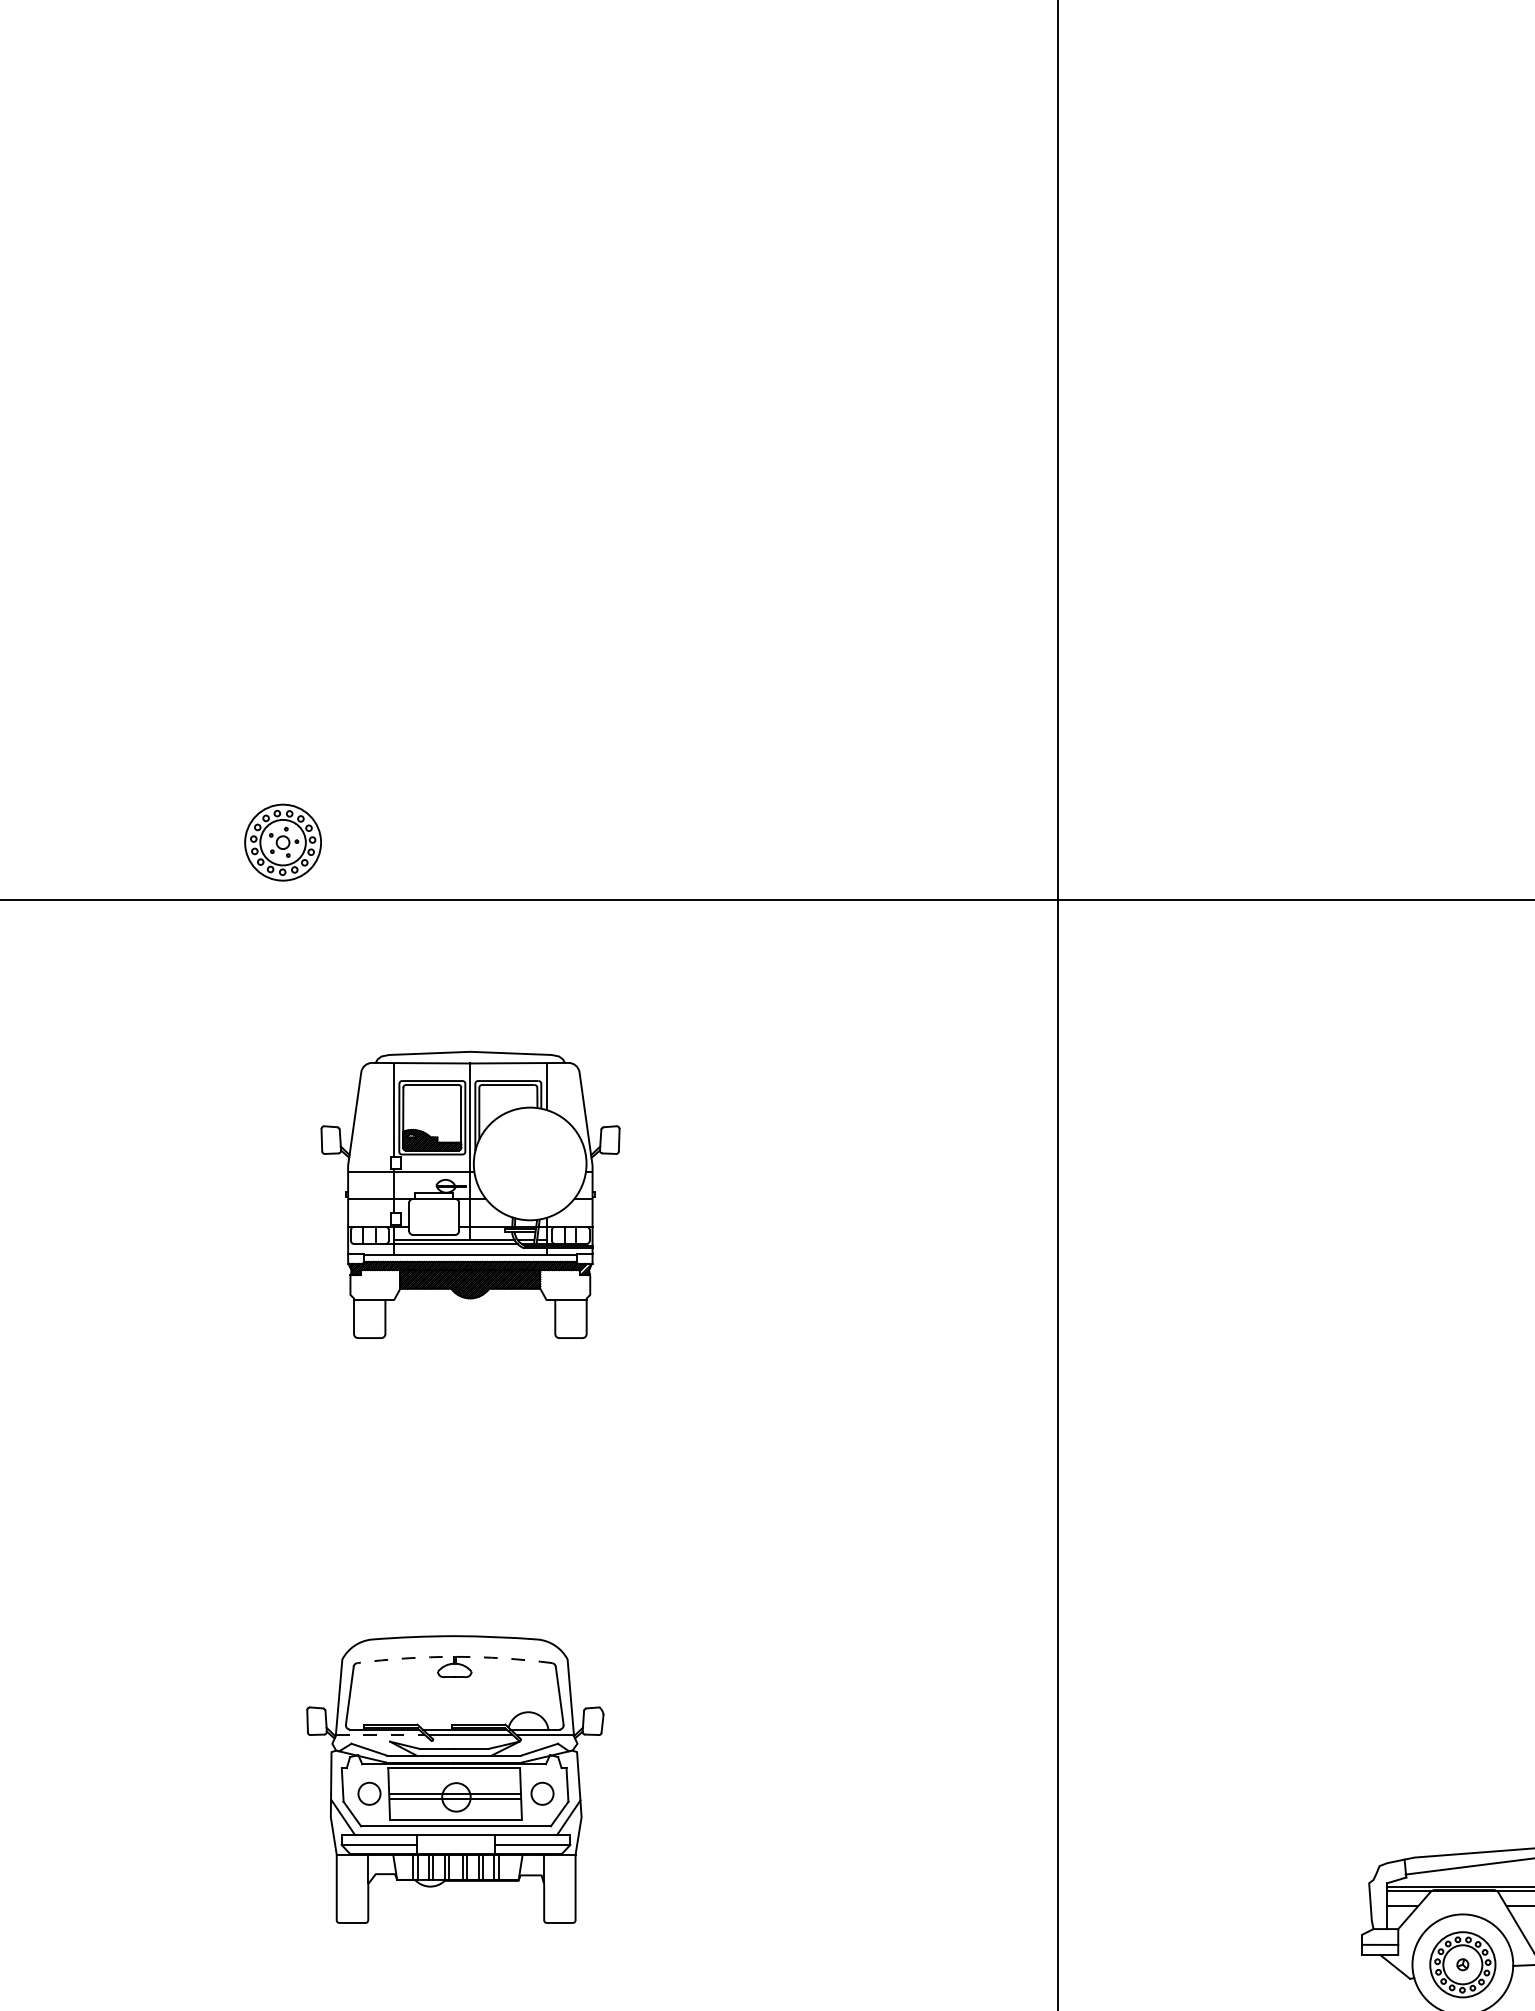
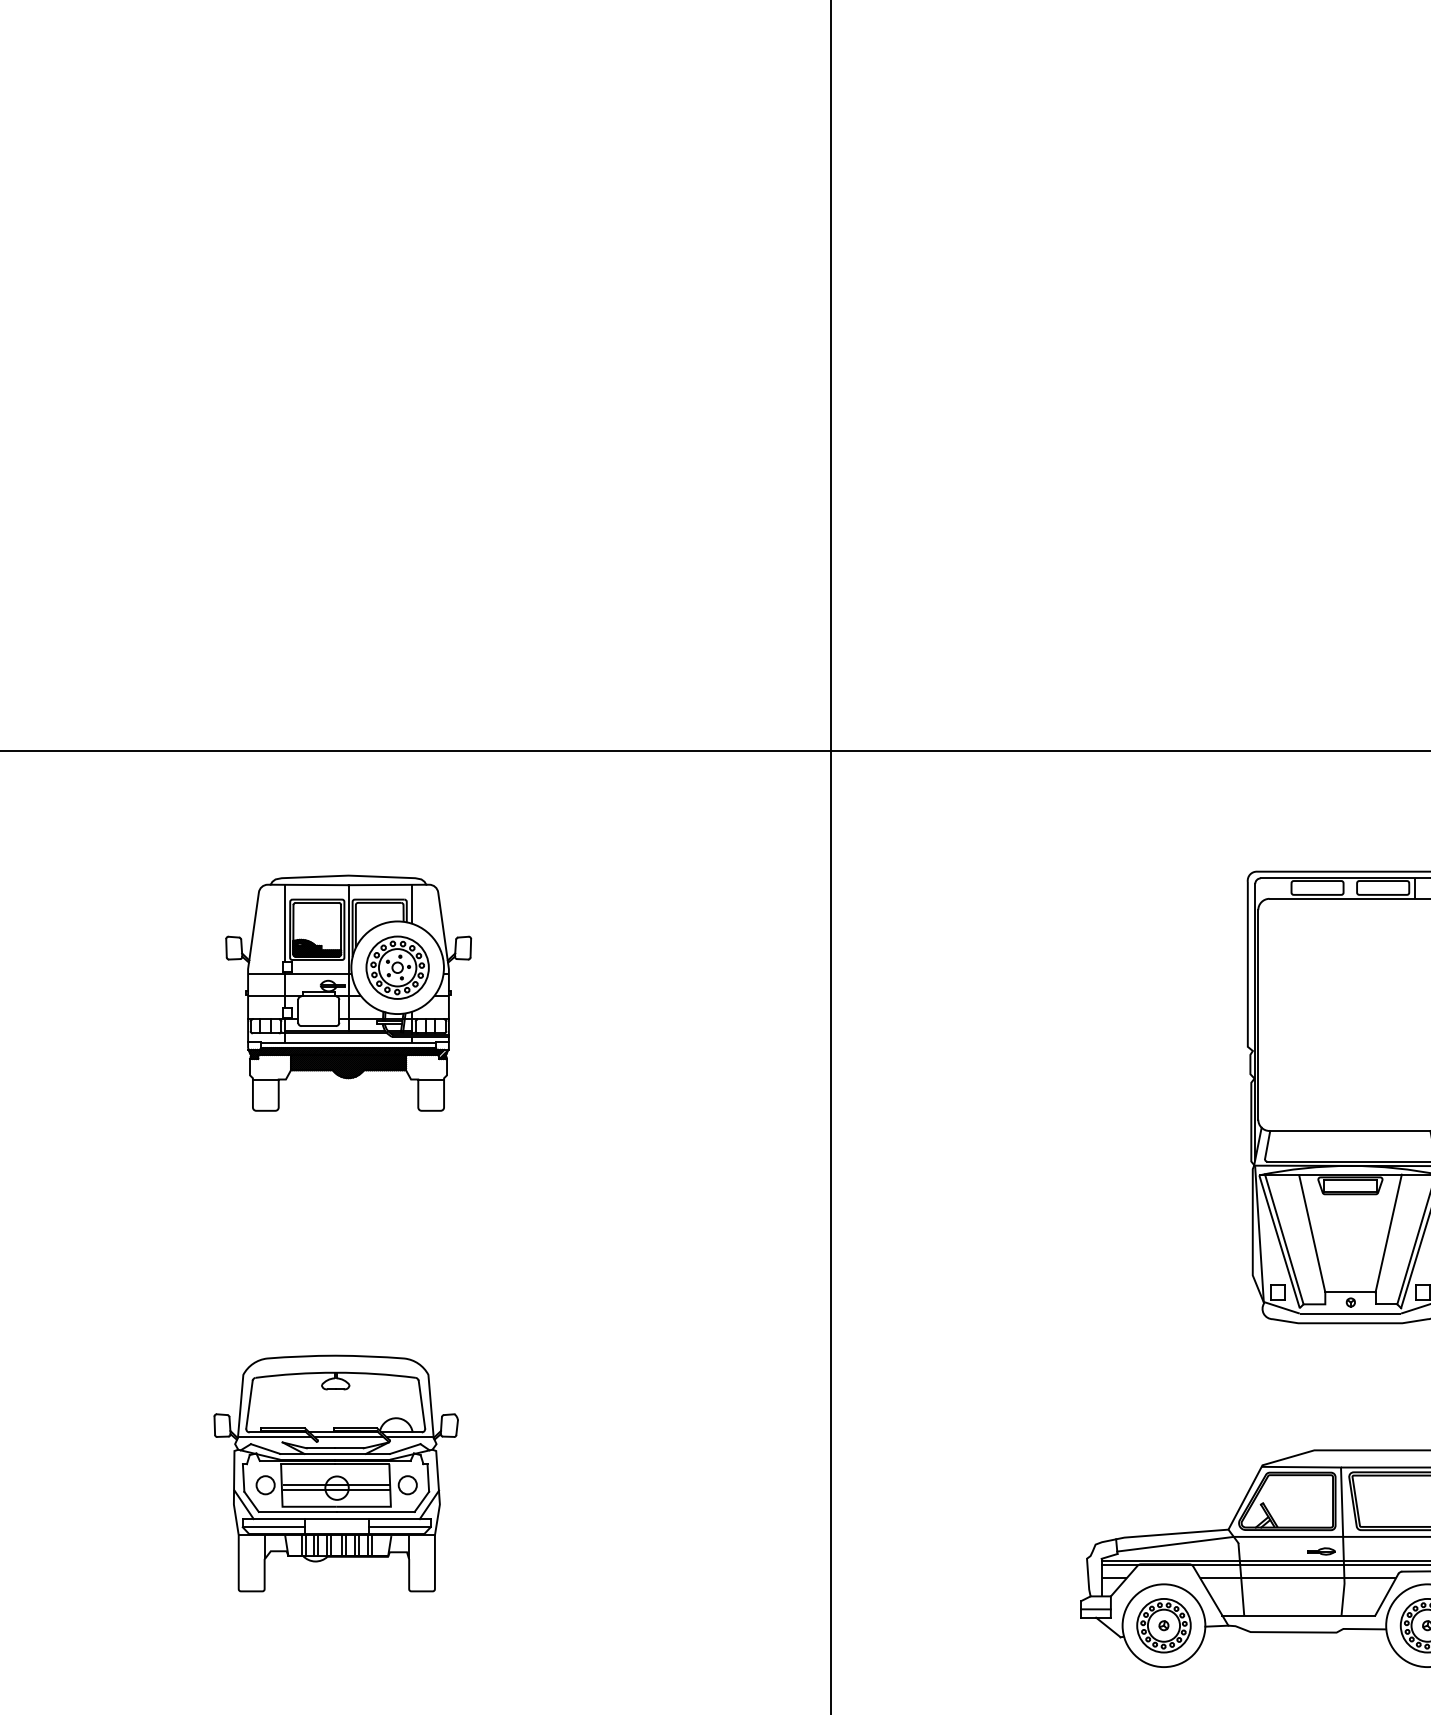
part: (282, 842) -> (397, 967), moved
arc: (454, 1656) -> (335, 1372), dashed -> solid
line: (380, 1735) -> (274, 1437), dashed -> solid

